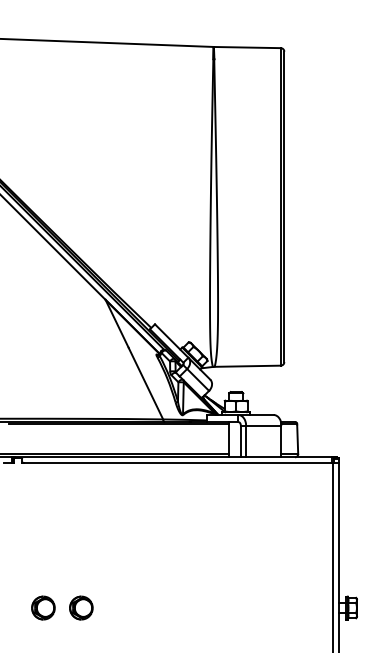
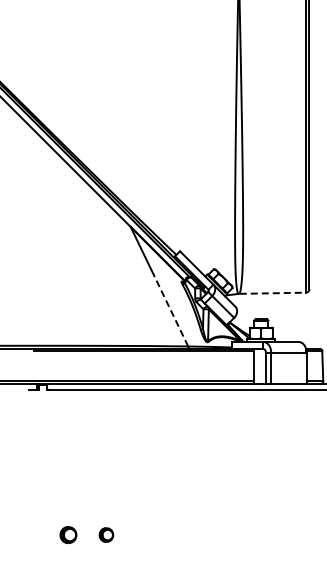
line: (248, 366) -> (273, 293), solid -> dashed
line: (145, 383) -> (170, 310), solid -> dashed
part: (43, 607) -> (68, 534), size x0.7
part: (81, 607) -> (106, 534), size x0.6

